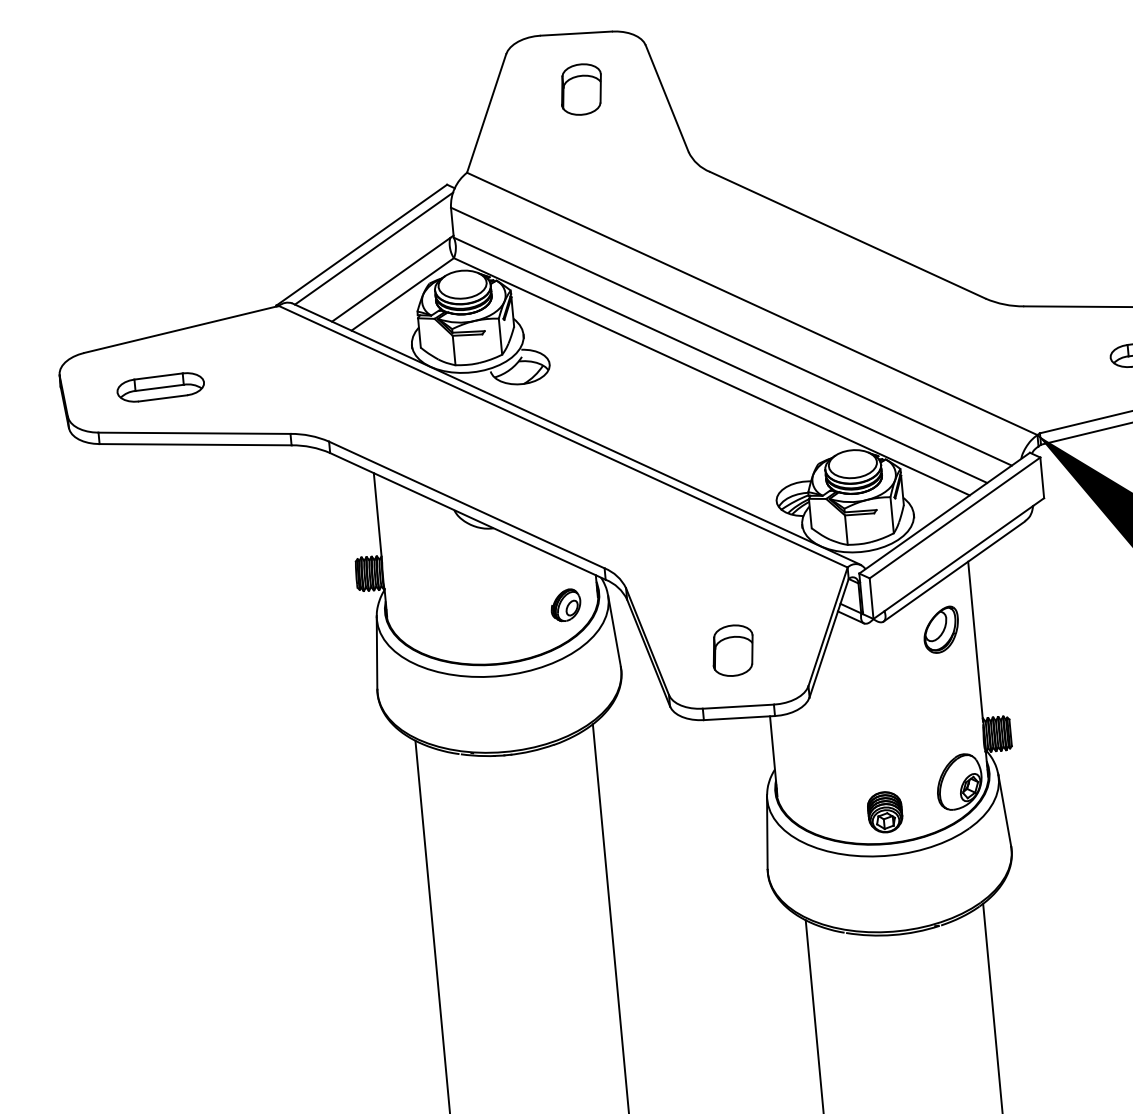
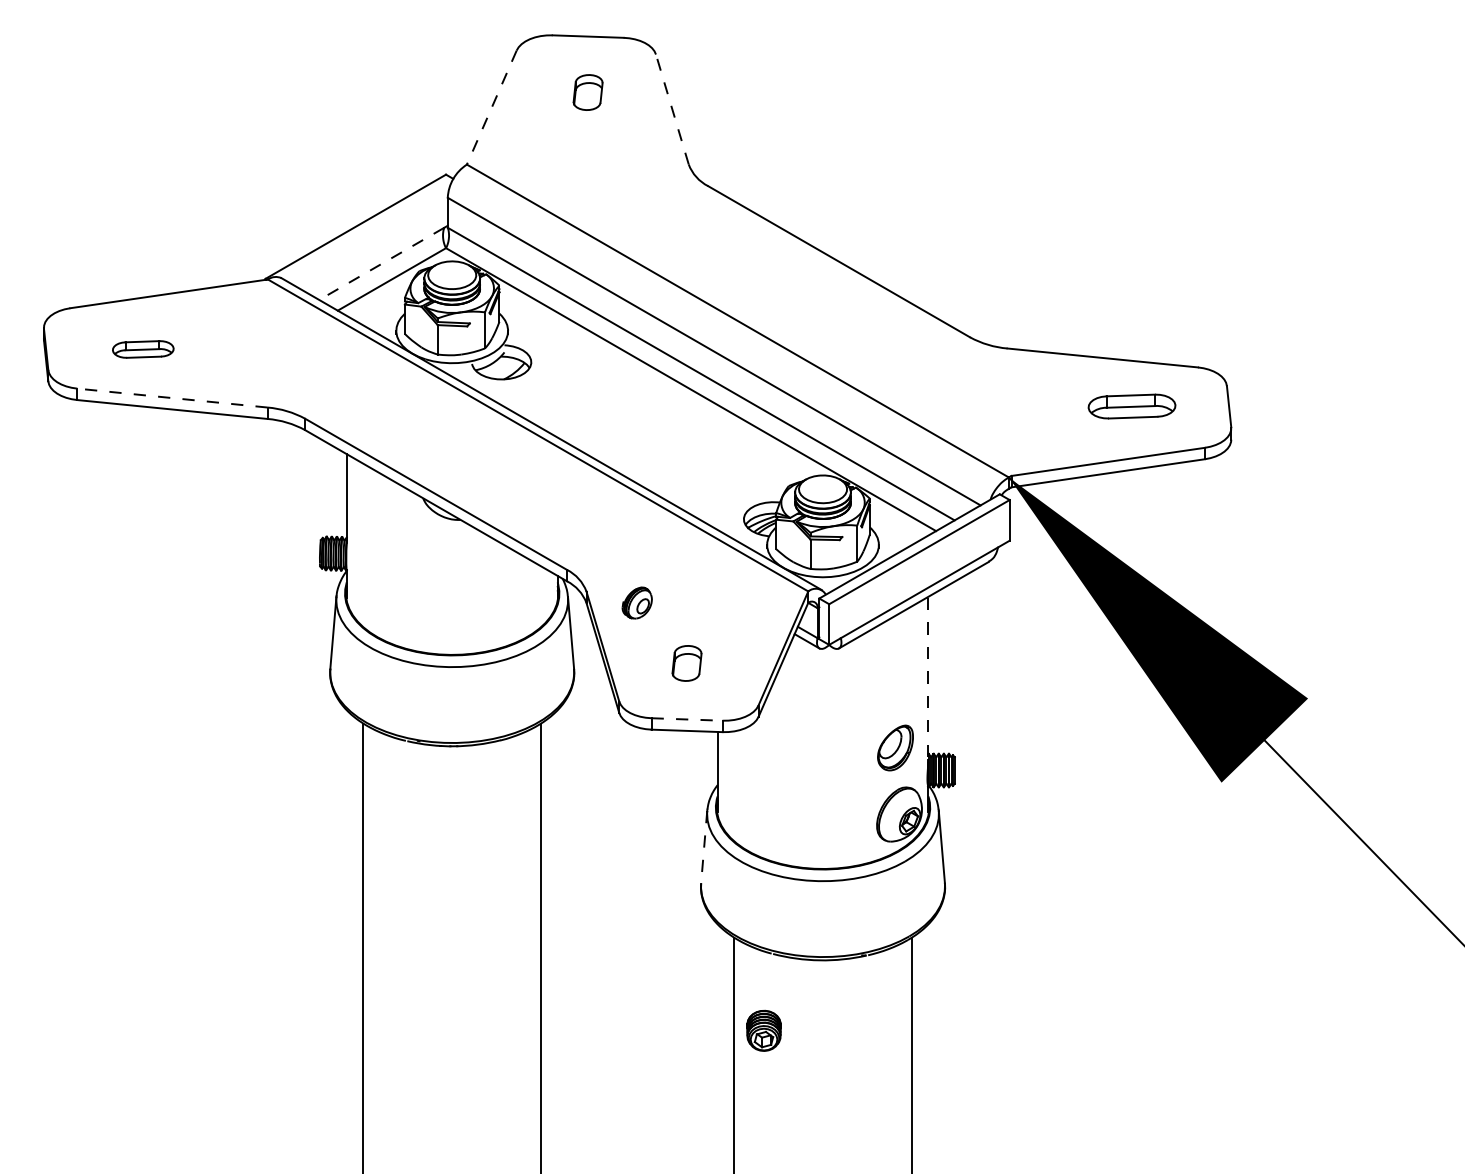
part: (580, 89) -> (587, 92), size x0.7
line: (667, 98) -> (672, 109), solid -> dashed
line: (486, 114) -> (491, 108), solid -> dashed
line: (373, 248) -> (367, 231), removed
line: (390, 280) -> (381, 264), solid -> dashed
part: (161, 387) -> (143, 349), size x0.7
line: (194, 433) -> (172, 398), solid -> dashed
part: (565, 604) -> (636, 602), moved
part: (941, 629) -> (895, 747), moved
line: (975, 641) -> (928, 676), solid -> dashed
part: (732, 650) -> (686, 663), size x0.7
line: (738, 706) -> (687, 719), solid -> dashed
part: (884, 812) -> (763, 1030), moved
line: (767, 832) -> (704, 847), solid -> dashed

